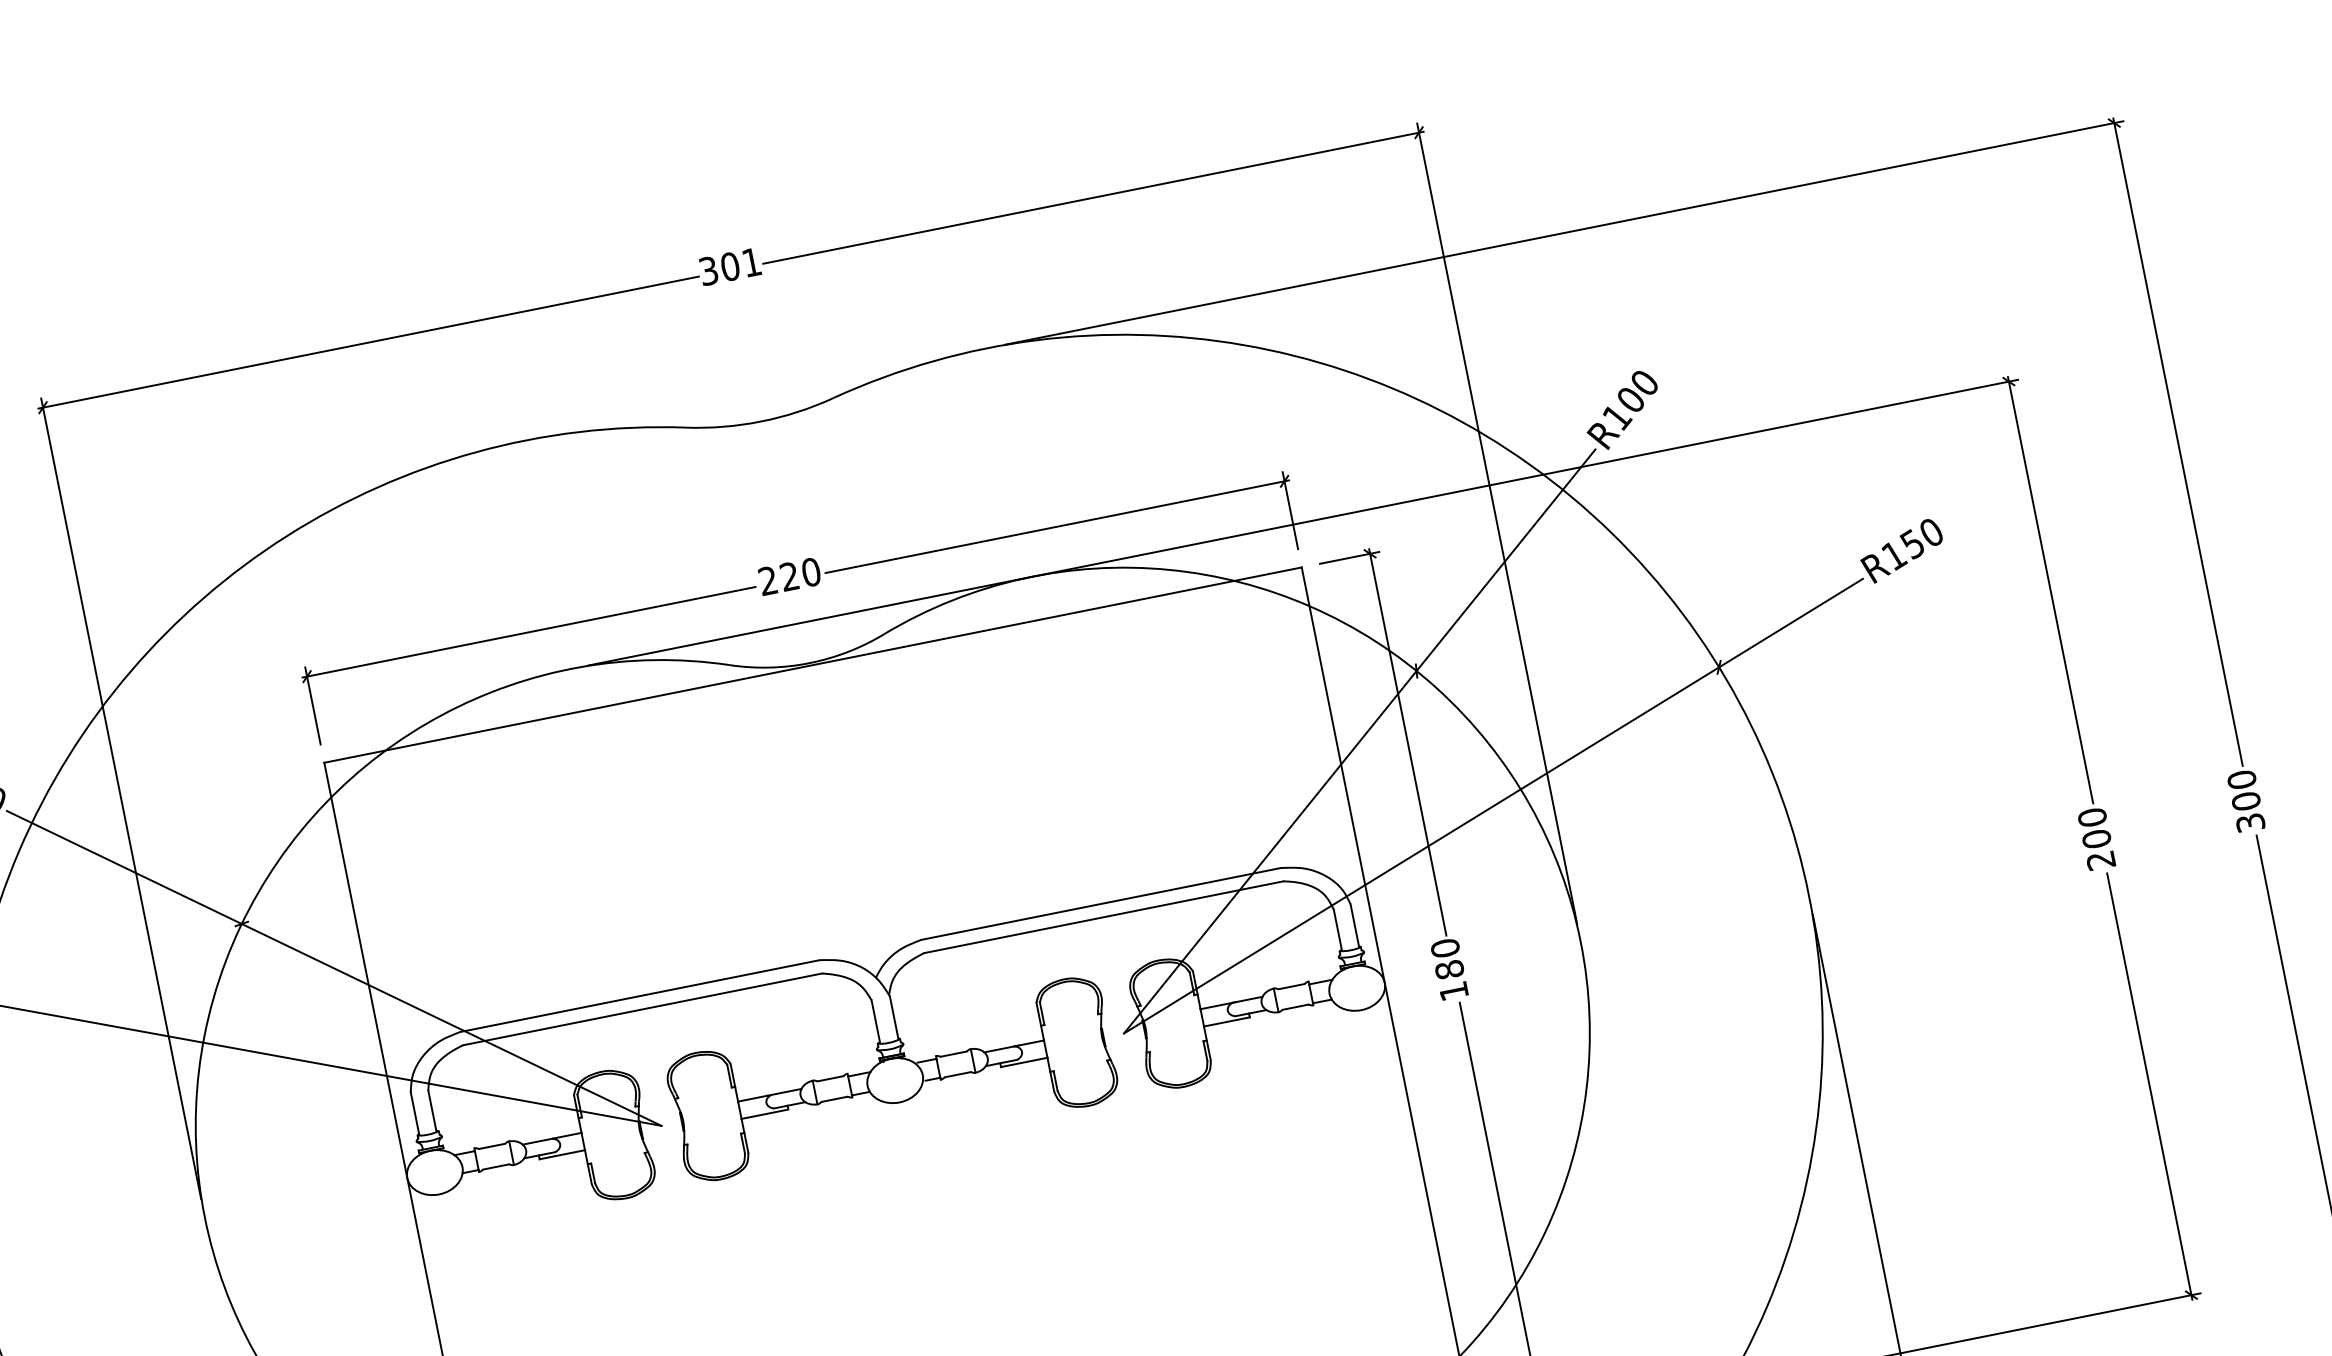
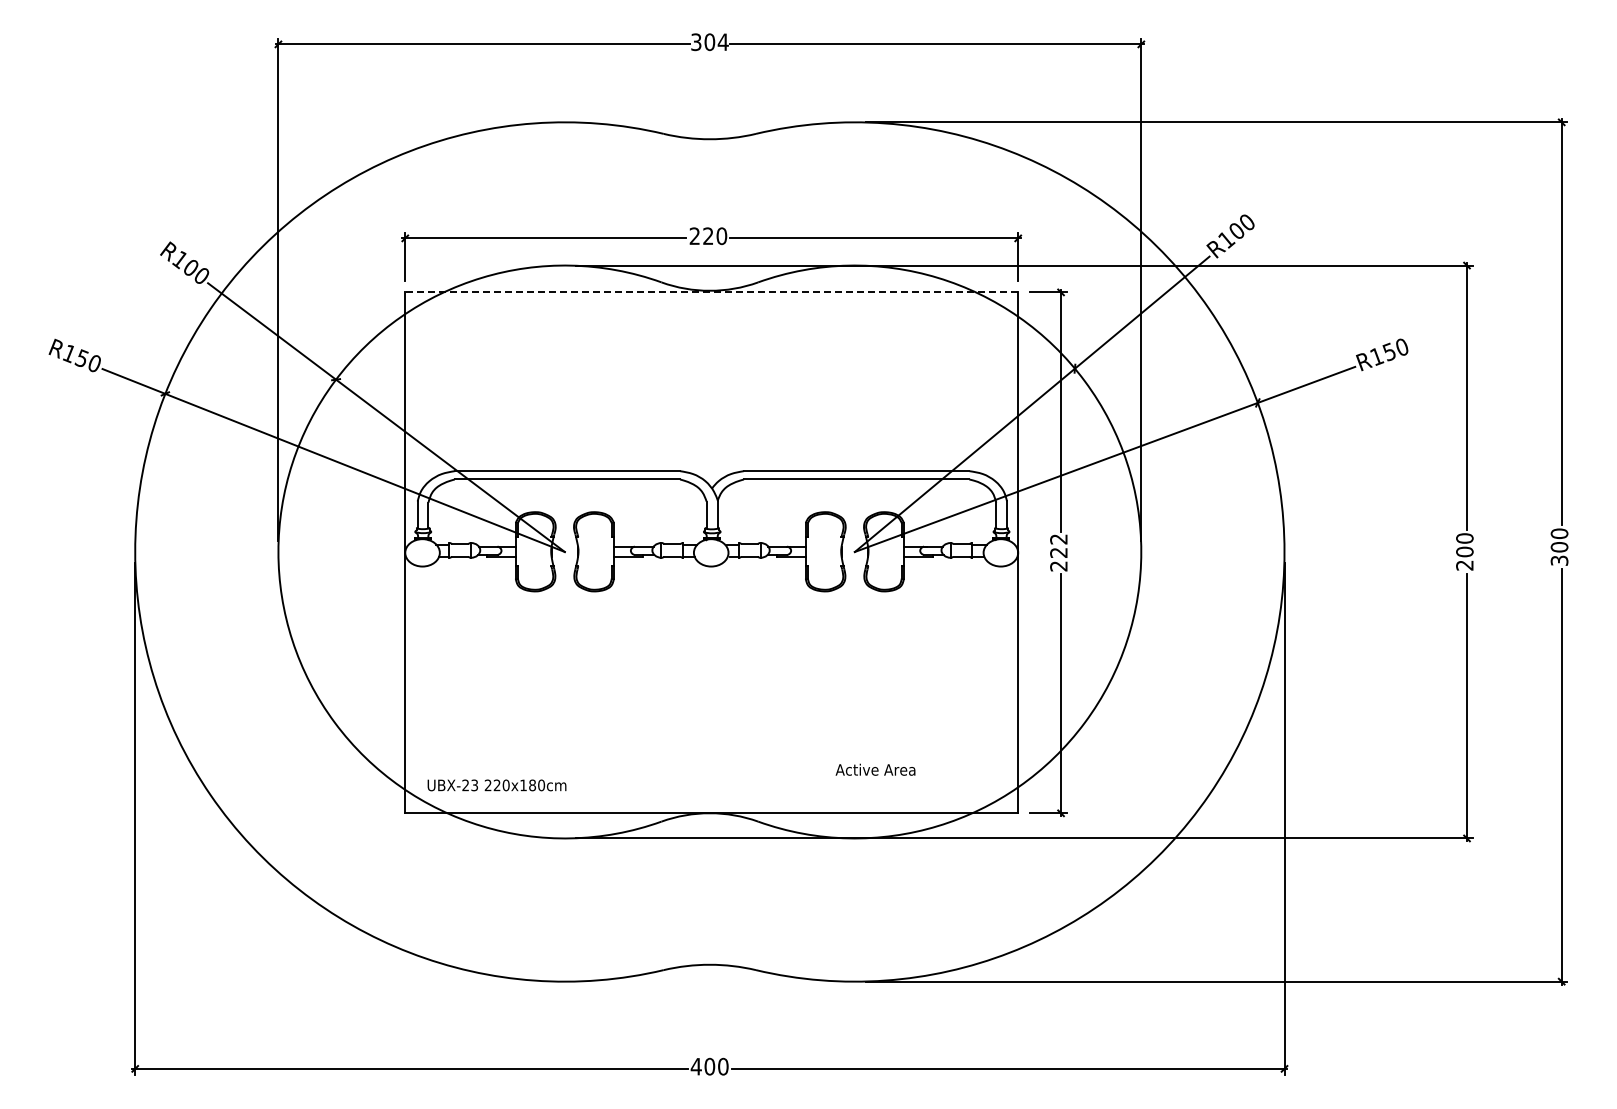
text: (750, 261) -> (722, 41), 301 -> 304
line: (812, 665) -> (711, 292), solid -> dashed
text: (1448, 969) -> (1058, 552), 180 -> 222

